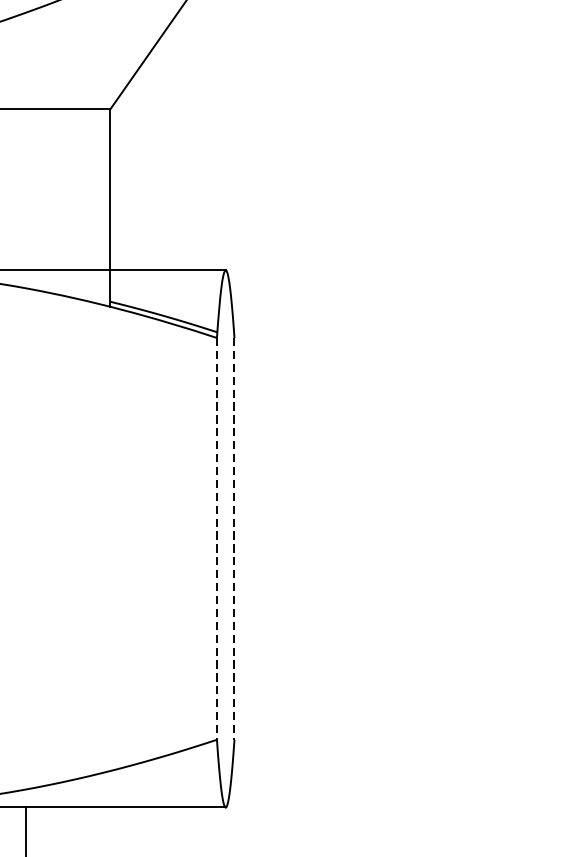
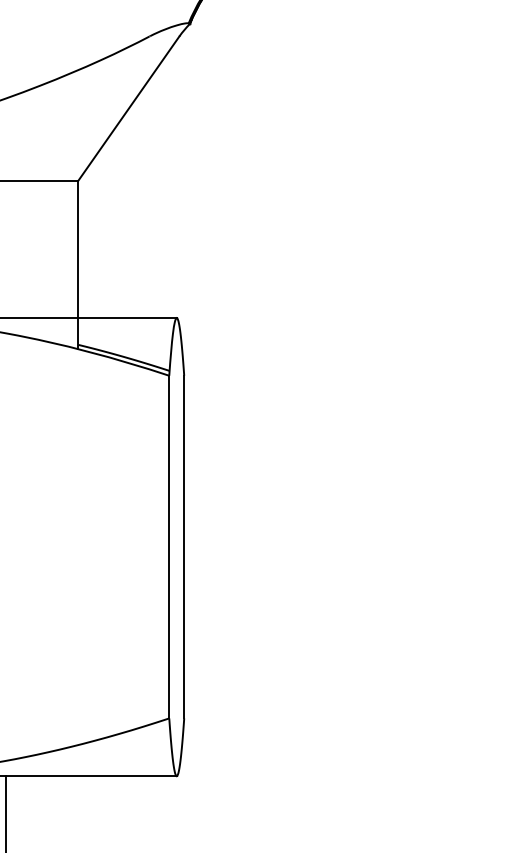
line: (217, 539) -> (169, 547), dashed -> solid
line: (234, 539) -> (184, 547), dashed -> solid

